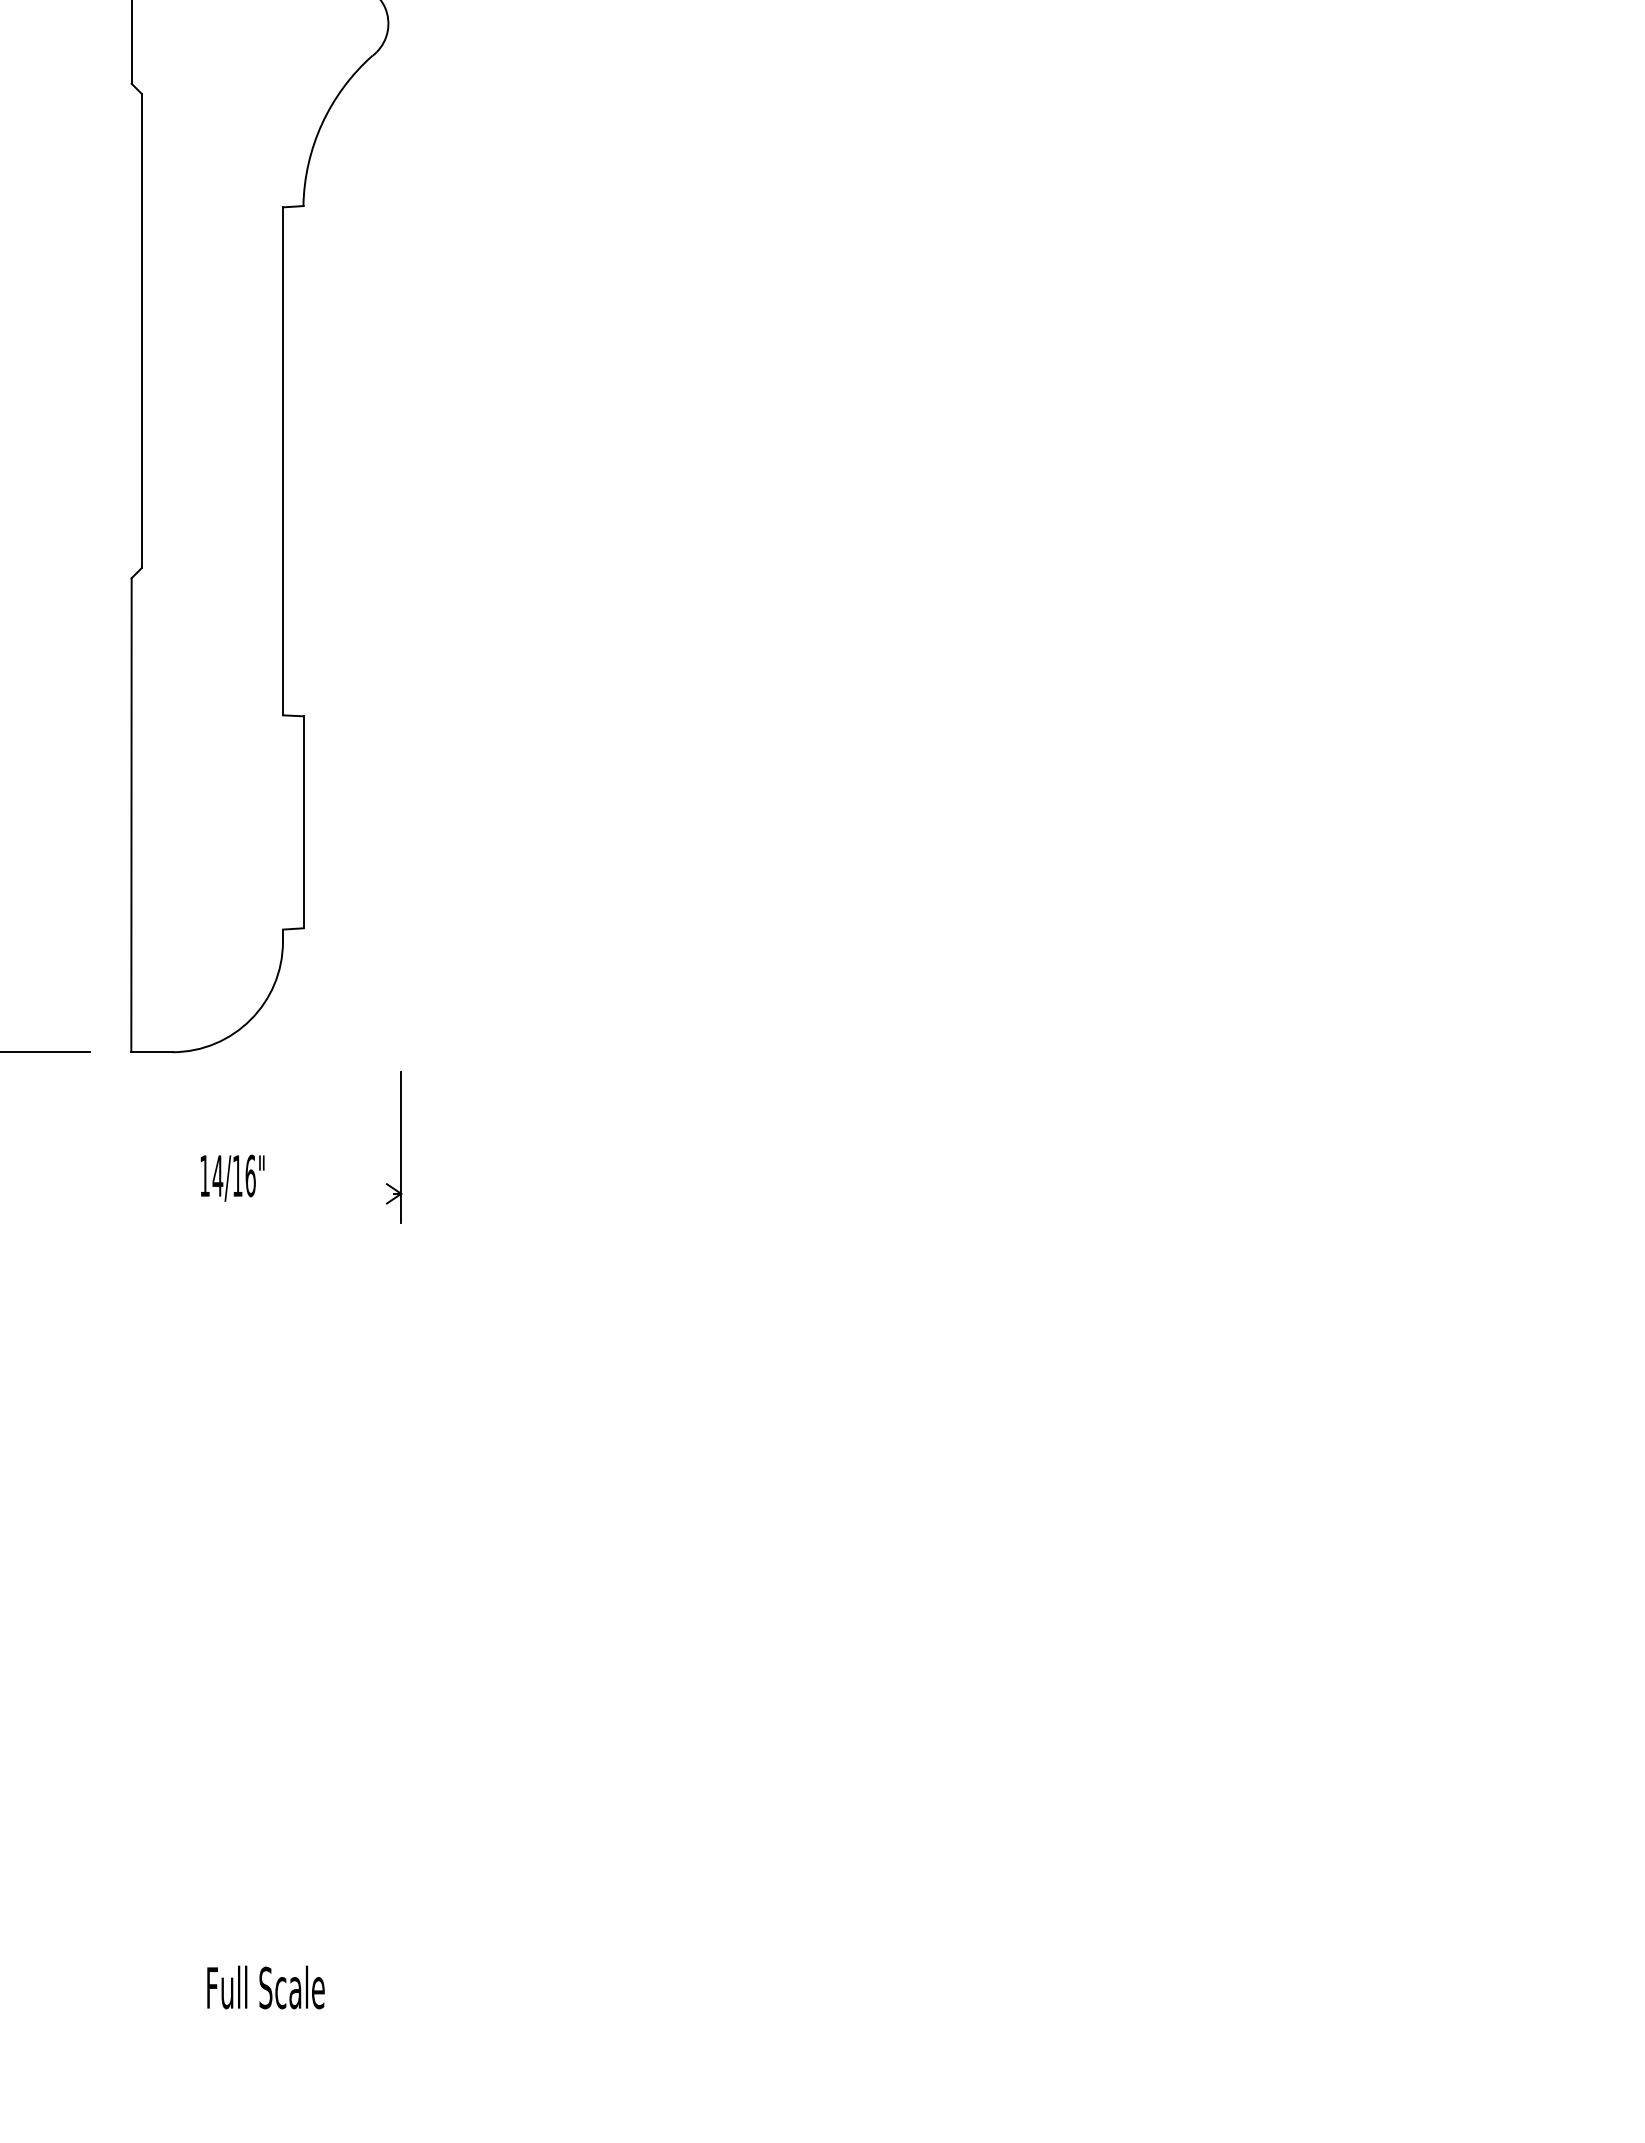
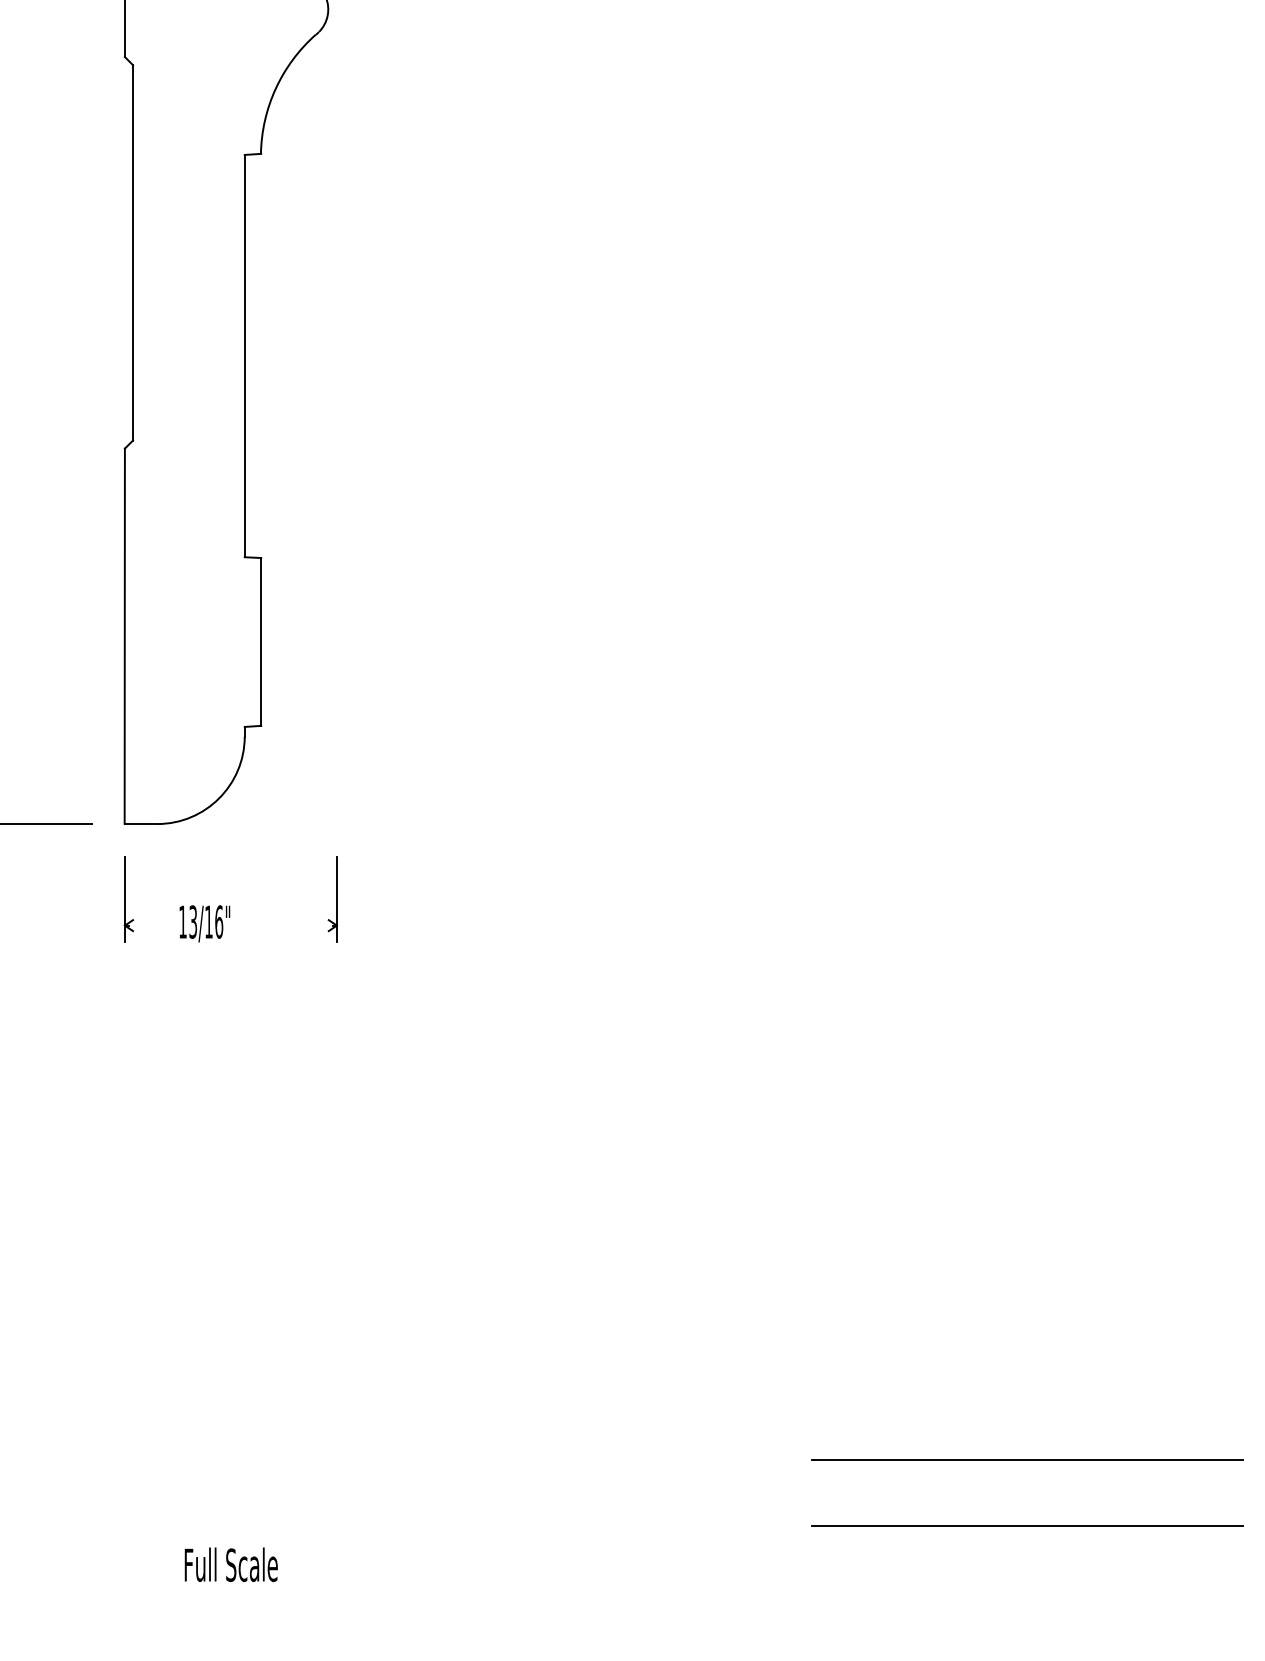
part: (136, 1146) -> (128, 898), added
part: (394, 1146) -> (333, 898), size x0.71
text: (217, 1175) -> (192, 921), 14/16" -> 13/16"
line: (1270, 1855) -> (1026, 1460), added
line: (1270, 1937) -> (1026, 1525), added

